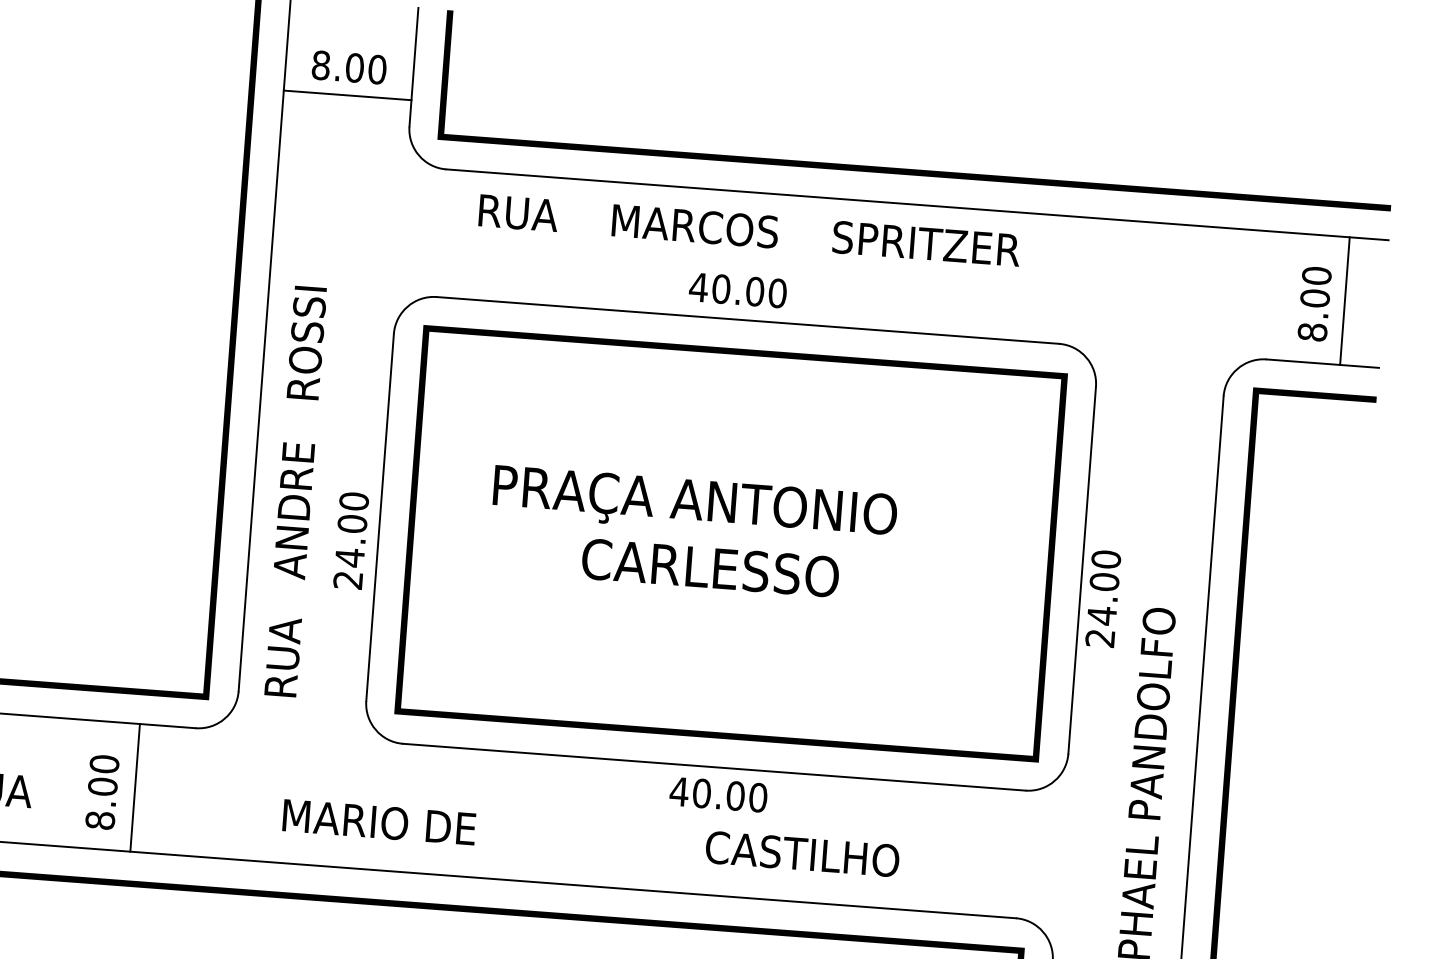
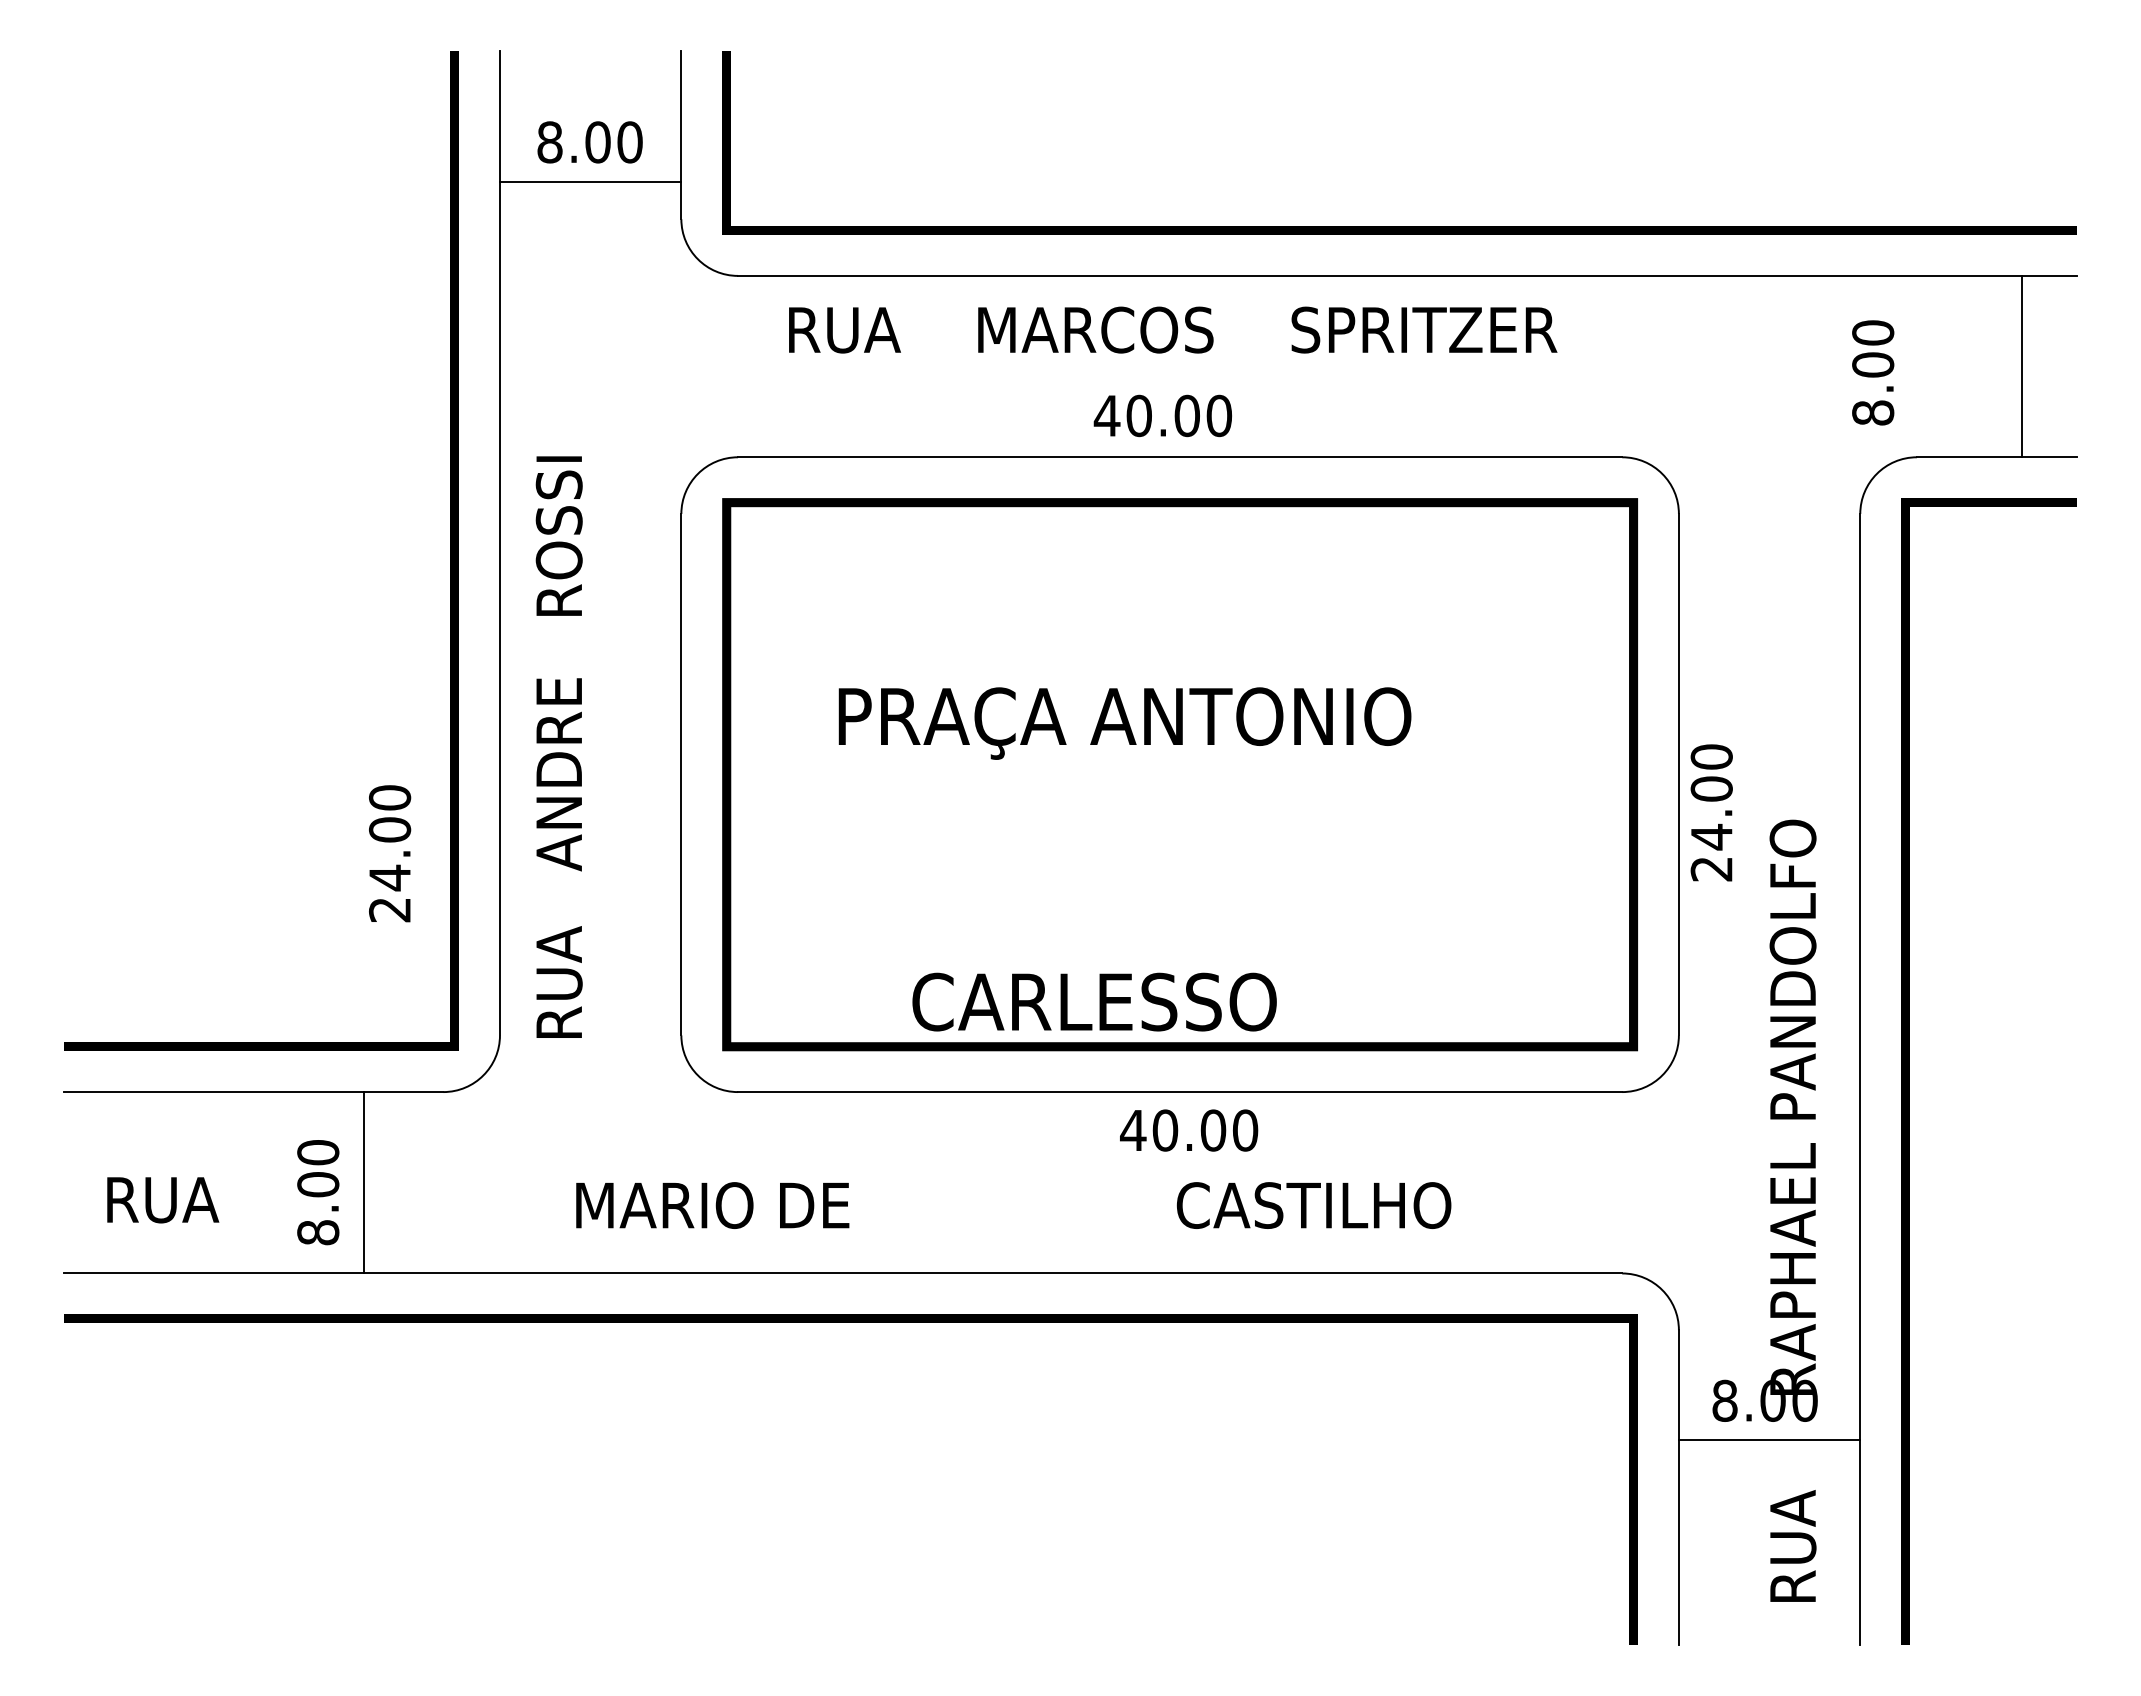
text: (1314, 303) -> (1873, 372), moved
text: (351, 540) -> (390, 853), moved
text: (710, 567) -> (1094, 1001), moved

